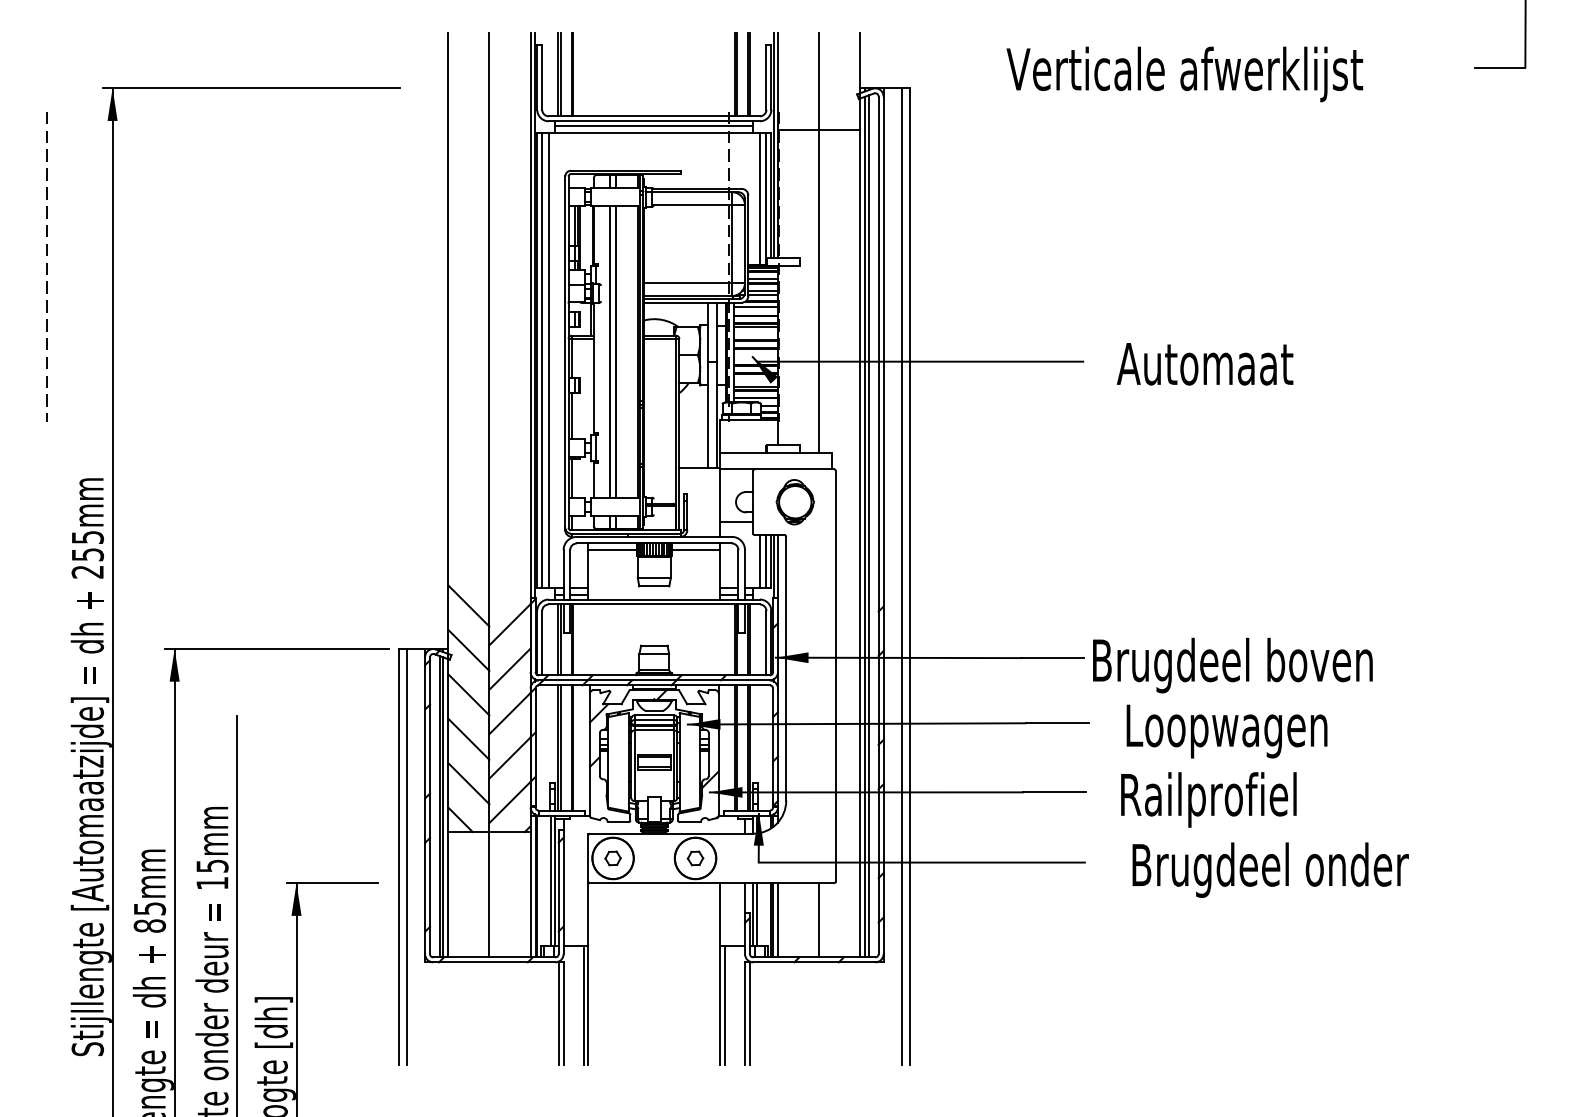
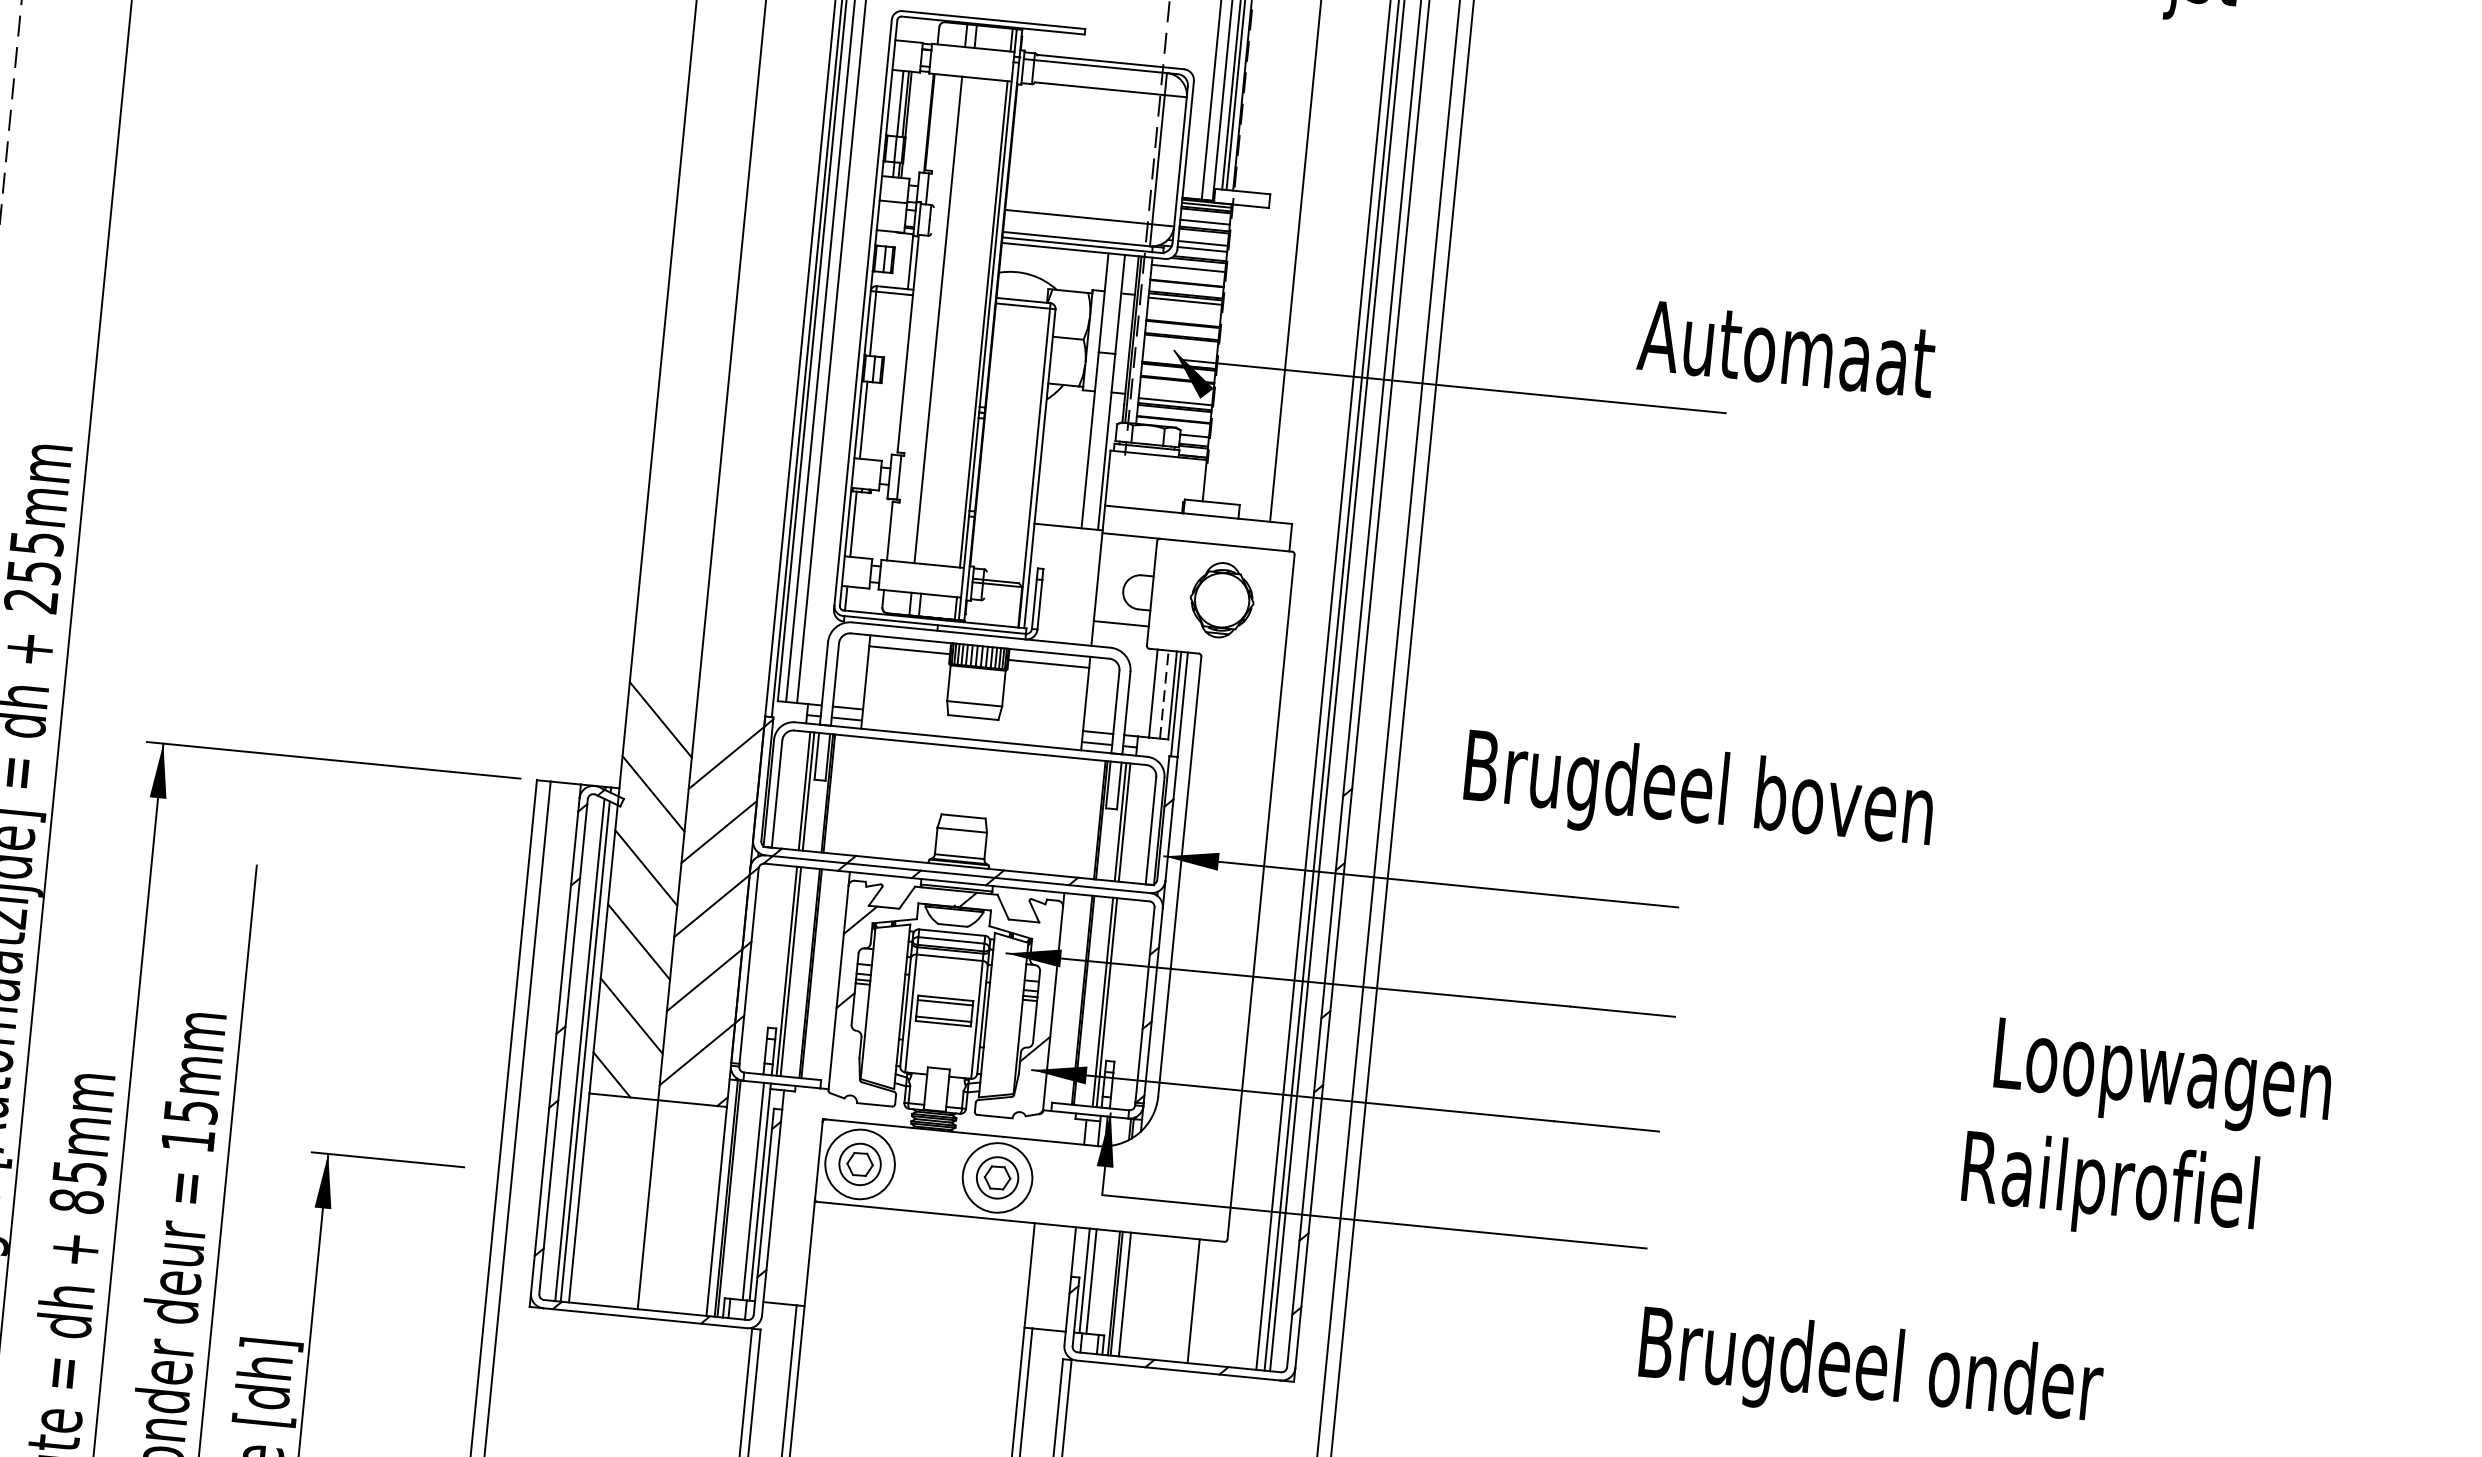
line: (616, 352) -> (948, 321), removed
text: (1204, 364) -> (1785, 349), moved
line: (766, 561) -> (1164, 694), solid -> dashed
text: (1232, 665) -> (1698, 795), moved
text: (1226, 731) -> (2161, 1078), moved
text: (1208, 799) -> (2109, 1187), moved
circle: (612, 858) -> (859, 1164), size x0.6
circle: (695, 858) -> (997, 1177), size x0.6
text: (1270, 869) -> (1870, 1371), moved

